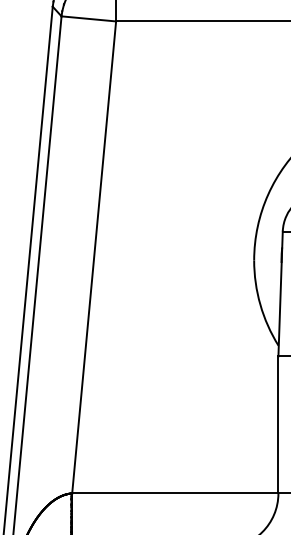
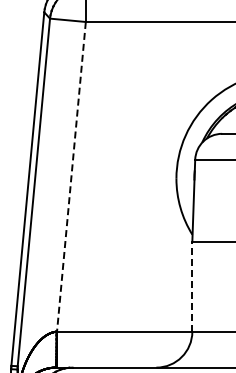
line: (94, 256) -> (71, 176), solid -> dashed
line: (278, 424) -> (192, 286), solid -> dashed

